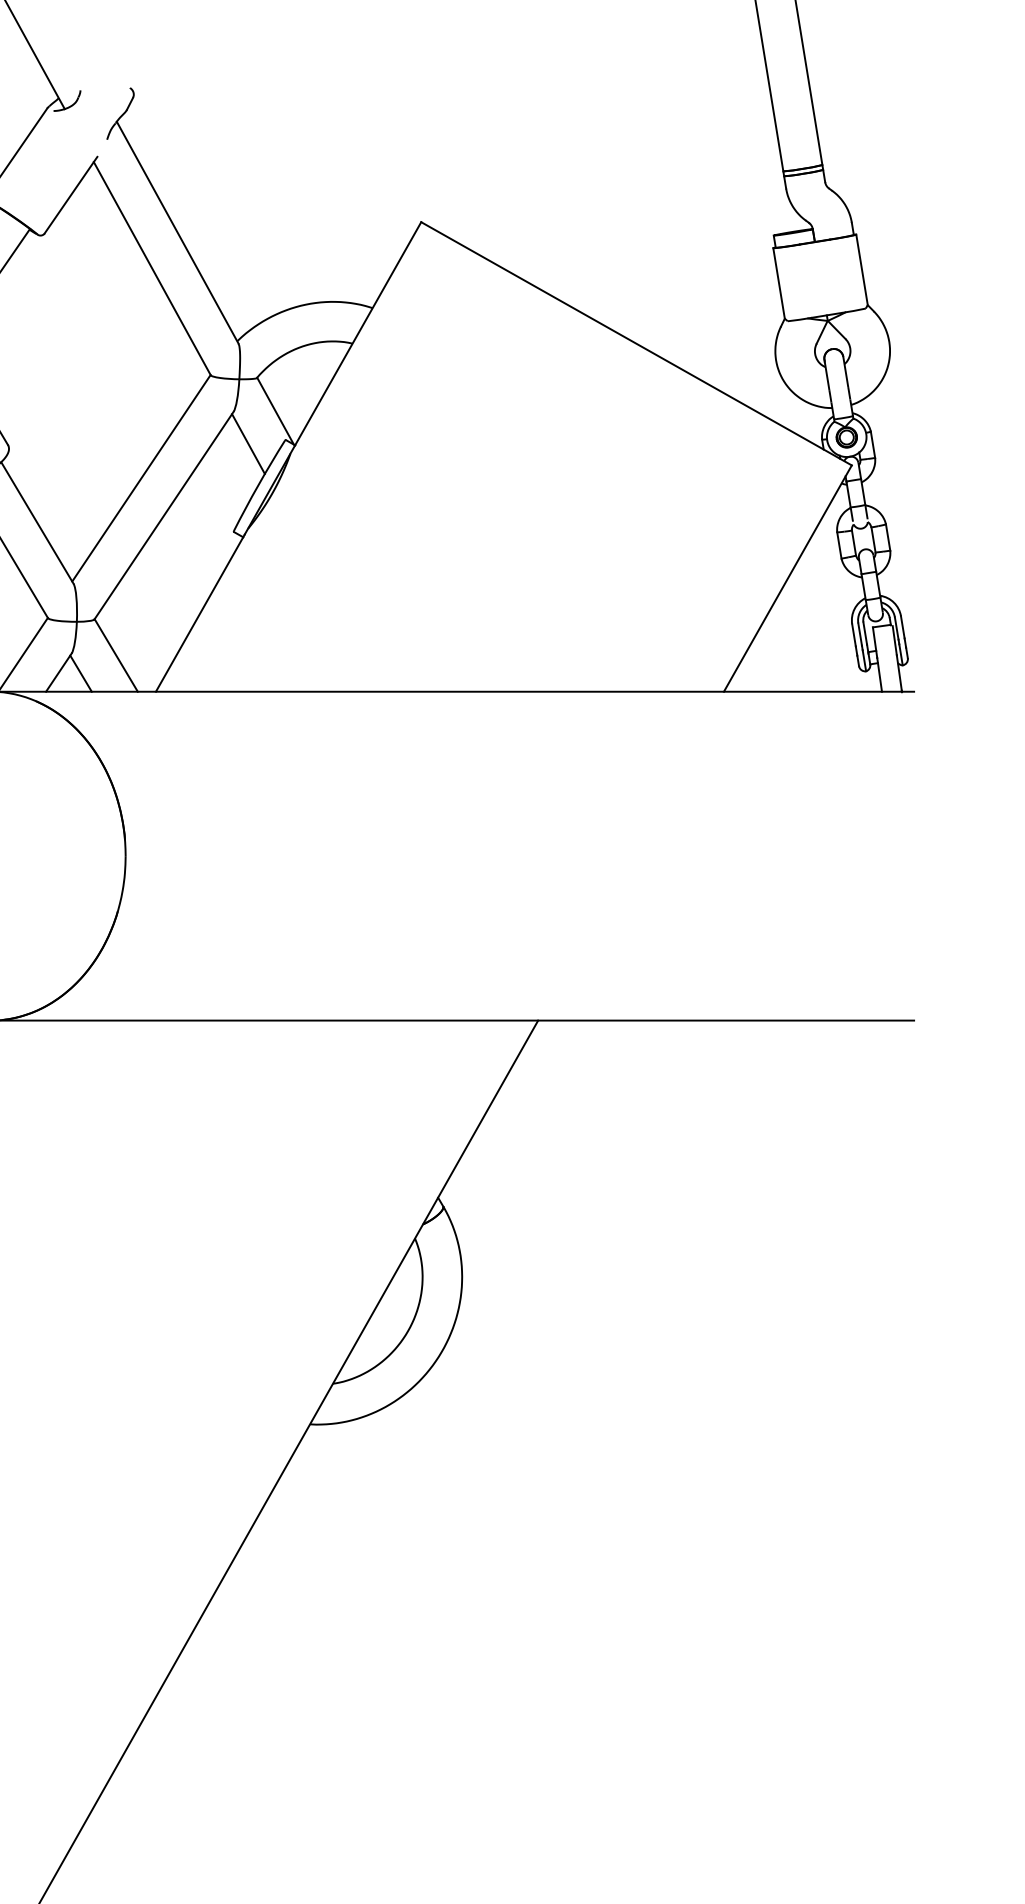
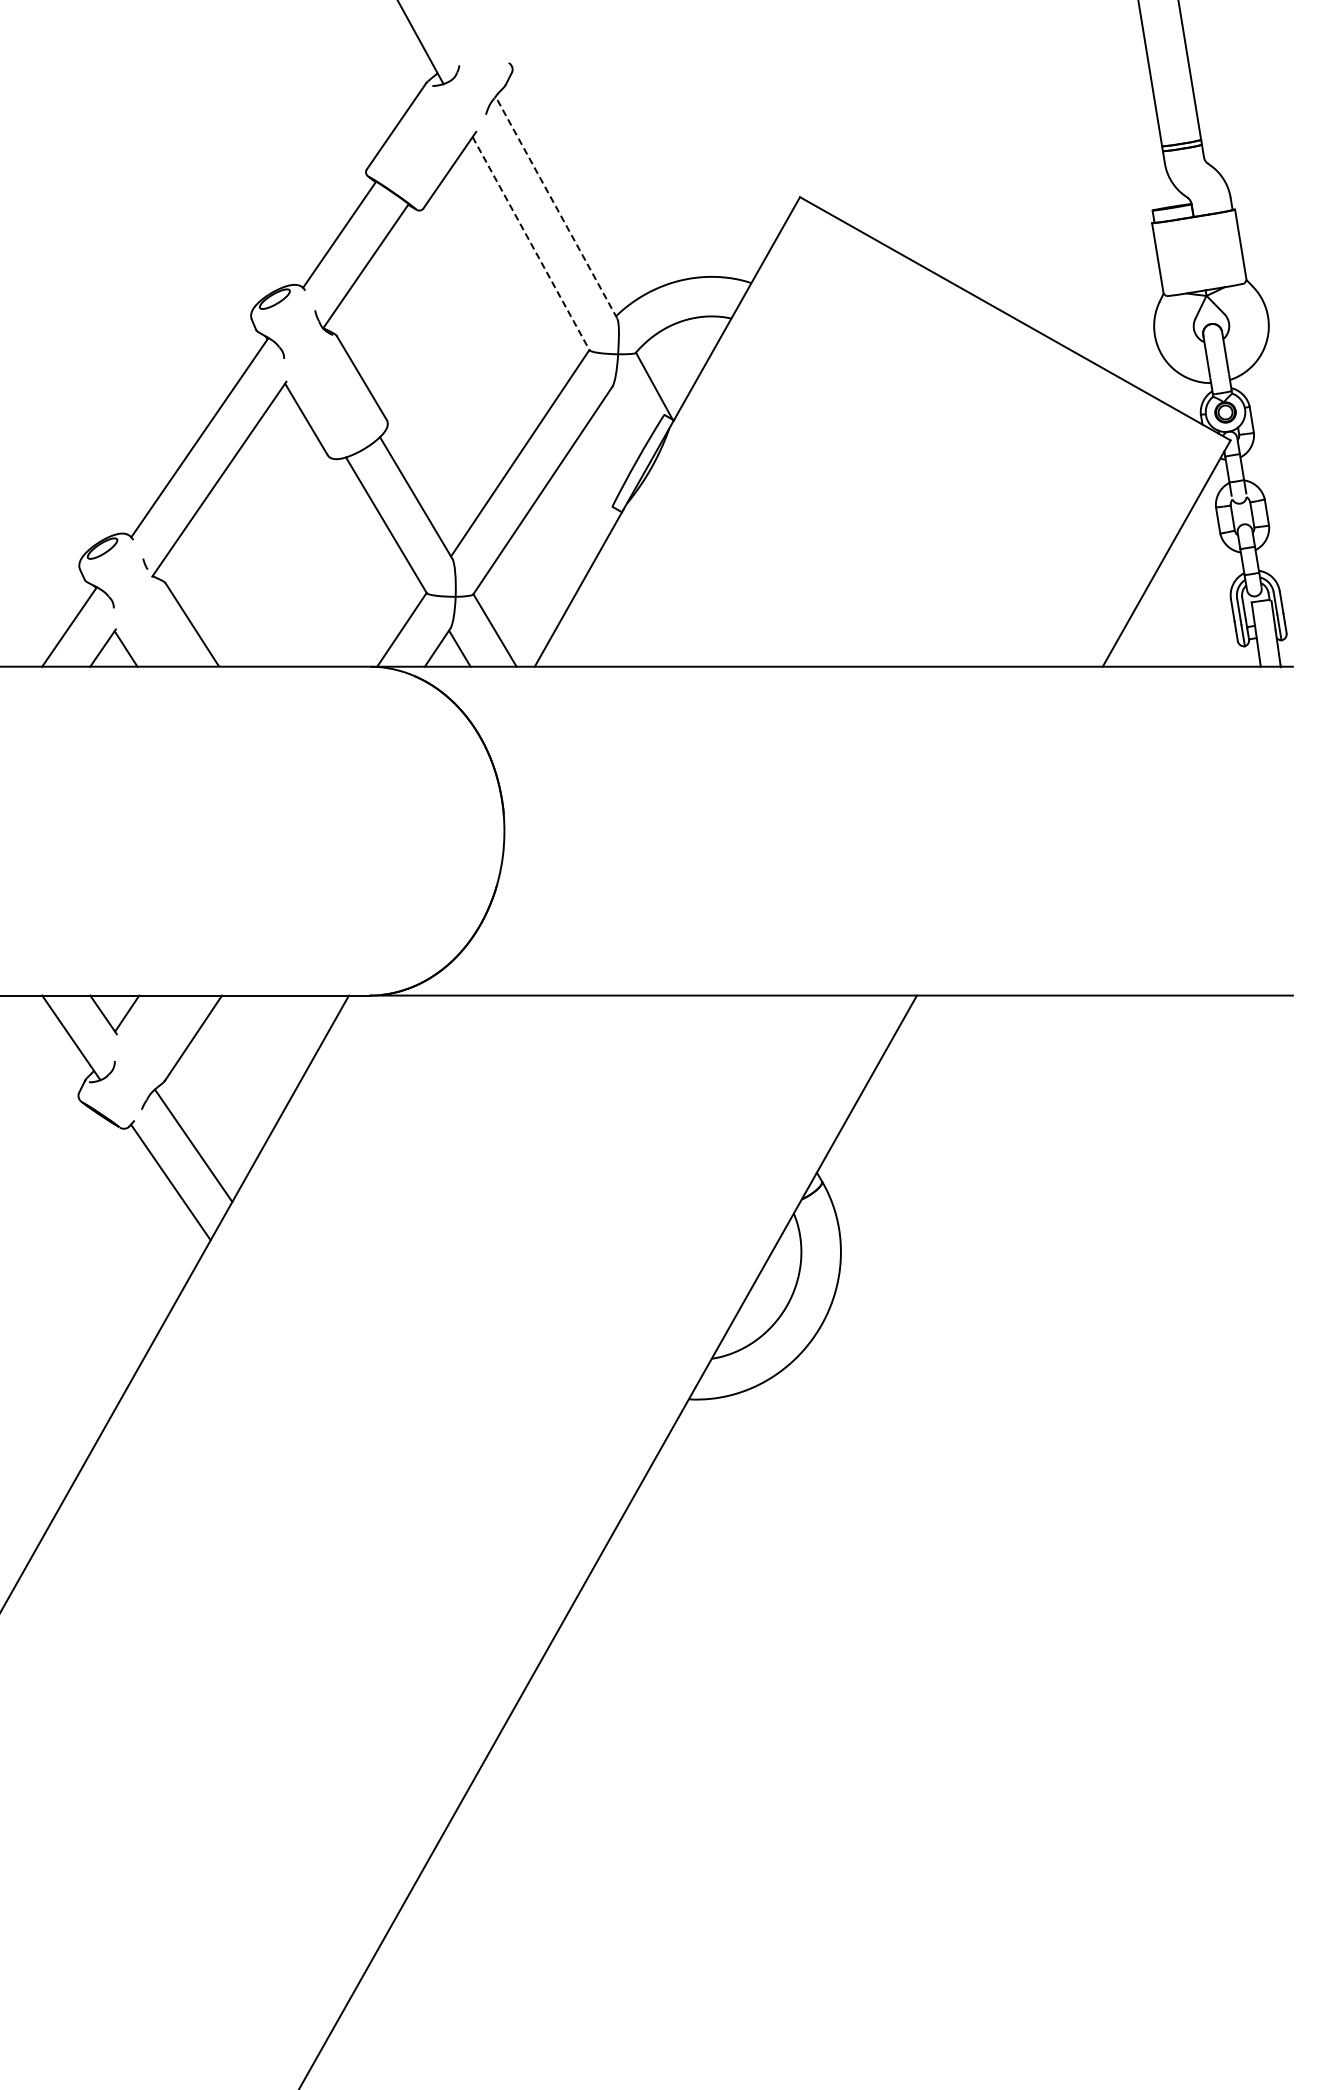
line: (177, 232) -> (556, 207), solid -> dashed
line: (152, 268) -> (531, 243), solid -> dashed
line: (247, 443) -> (626, 418), removed

